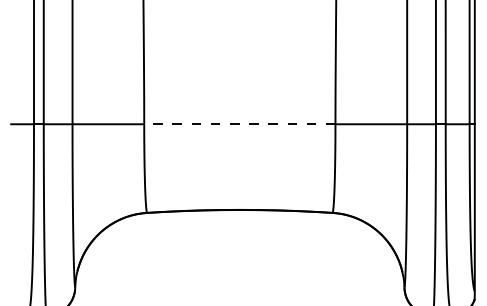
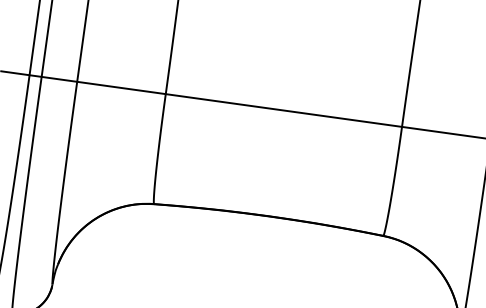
line: (239, 124) -> (283, 110), dashed -> solid

